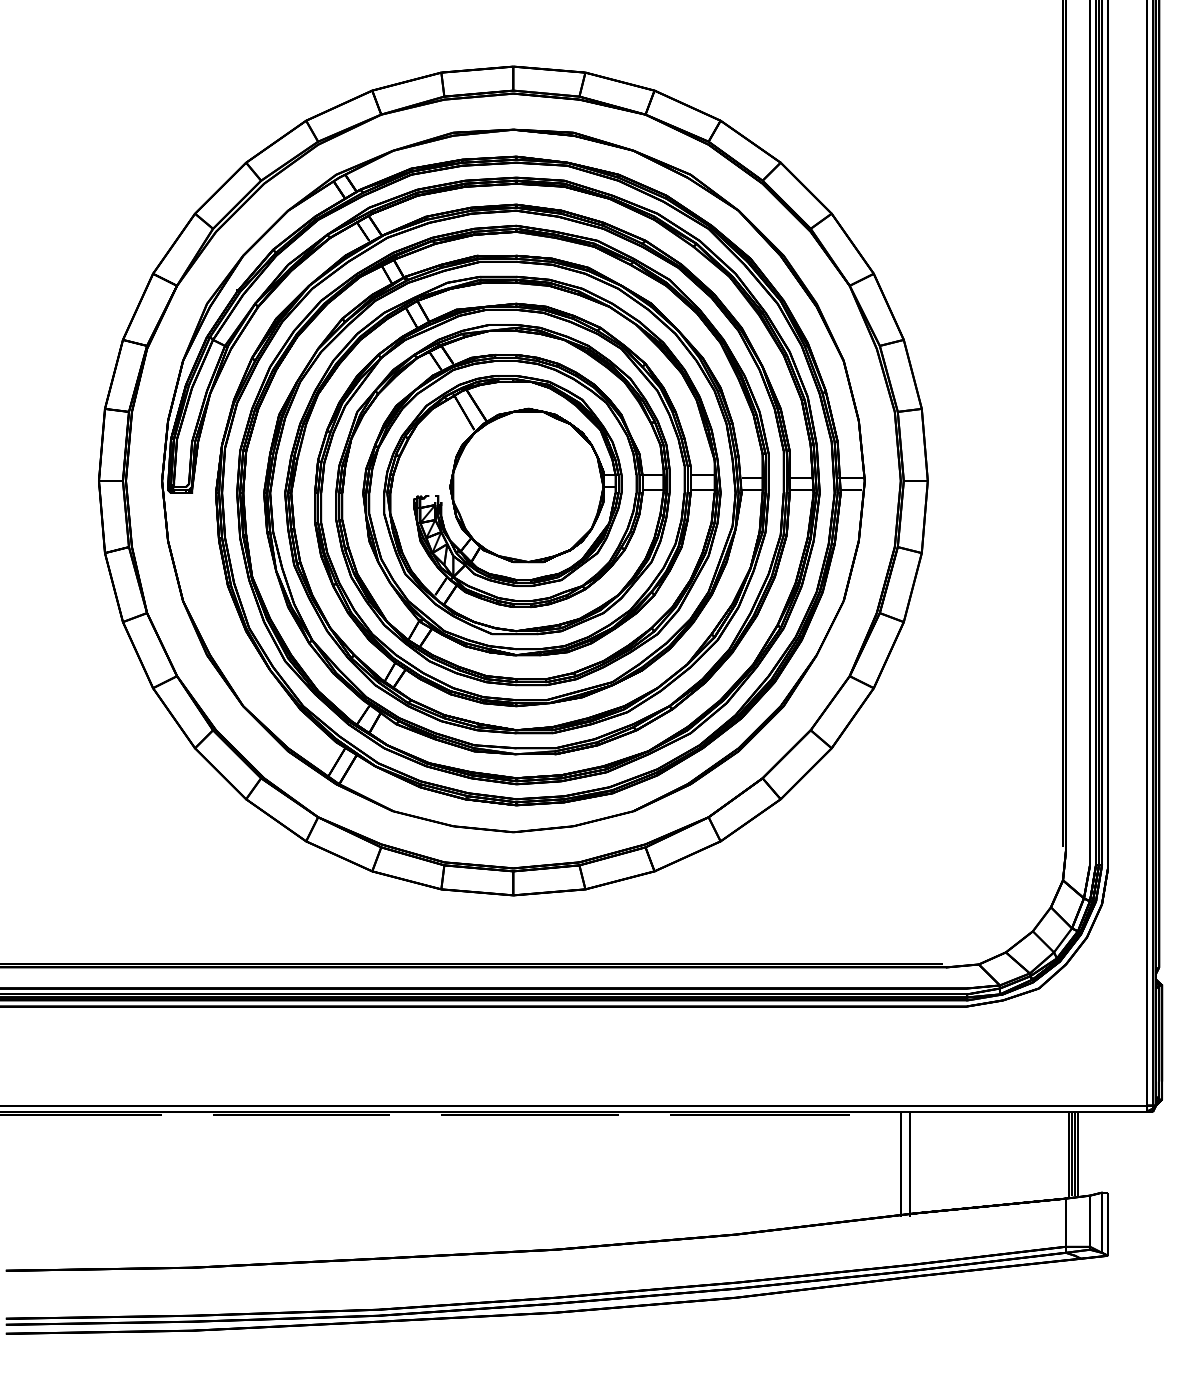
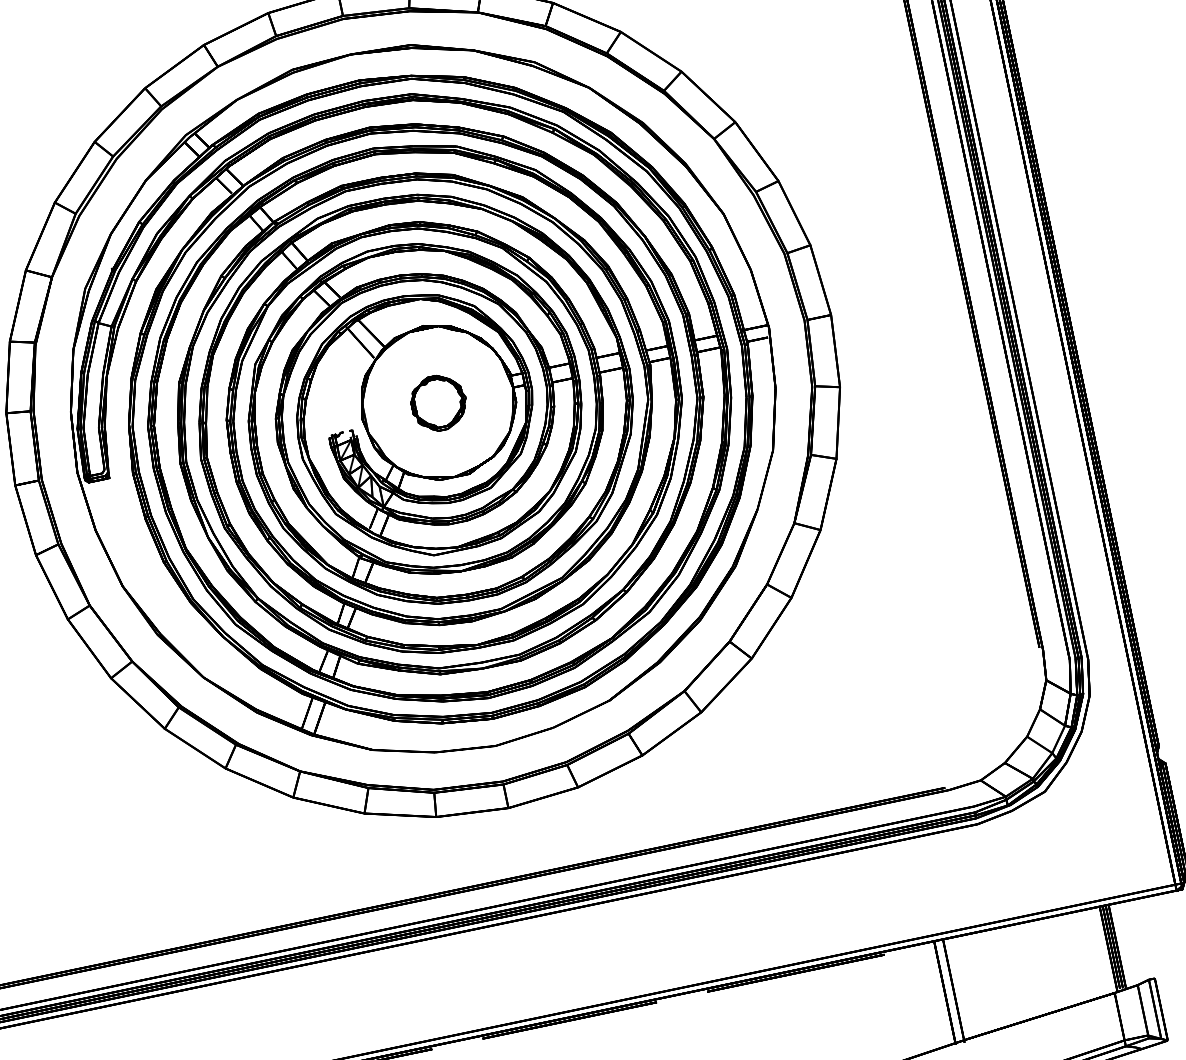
part: (528, 486) -> (439, 402), added

